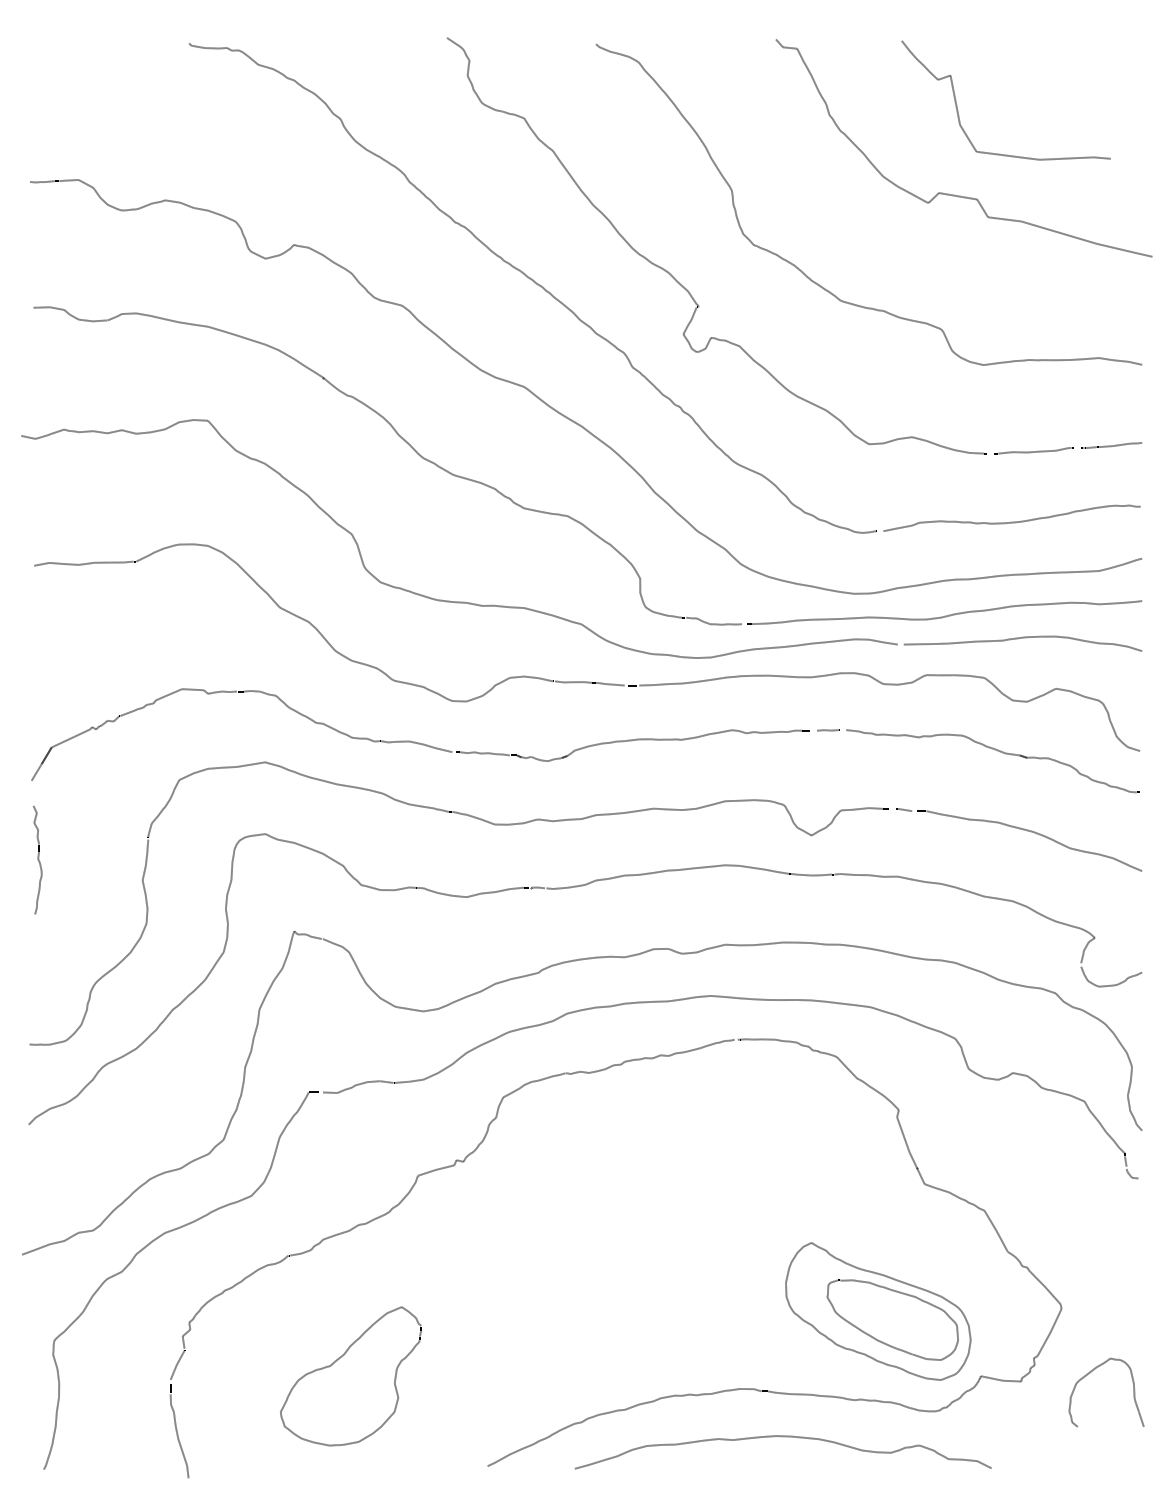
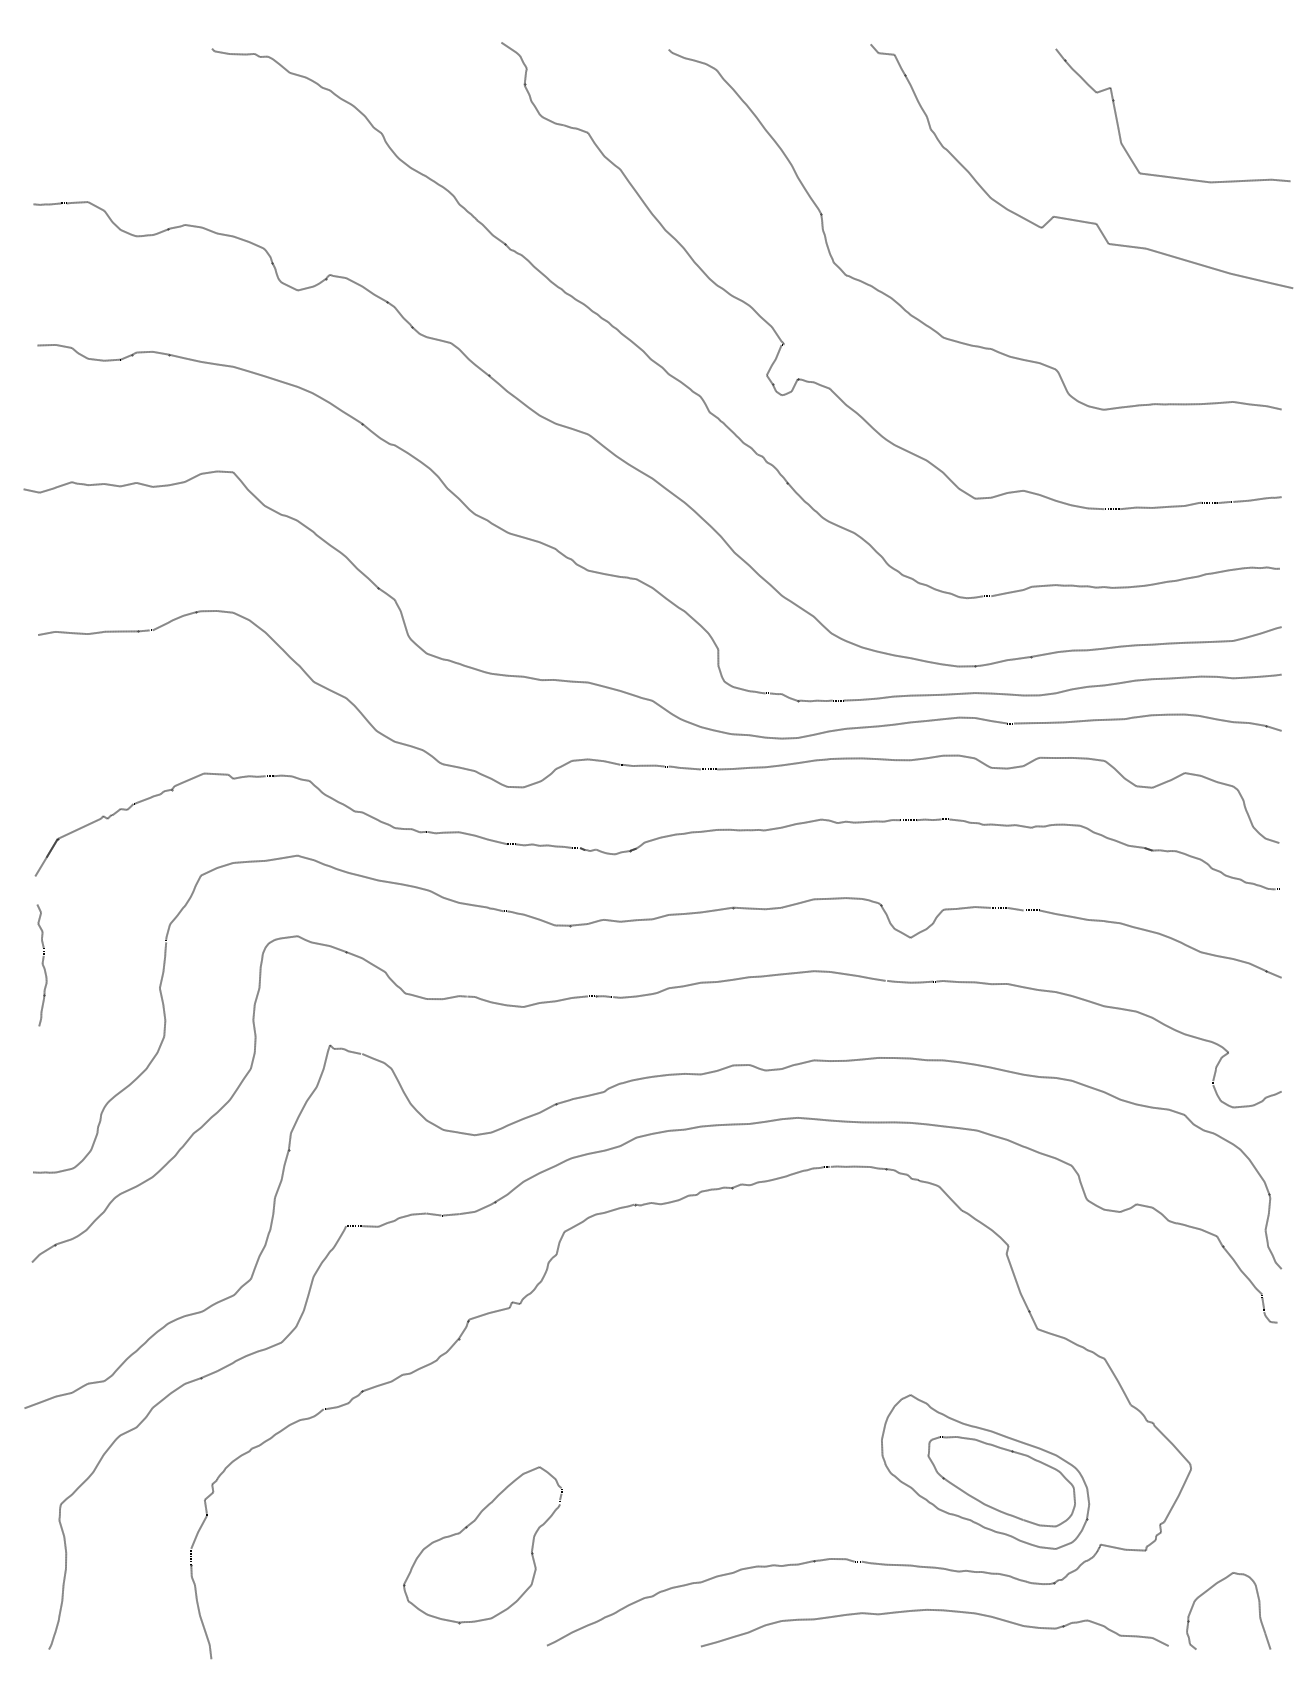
curve: (958, 110) -> (1119, 127), moved
part: (336, 1361) -> (466, 1528), moved
curve: (1090, 1373) -> (1210, 1589), moved
curve: (782, 1436) -> (934, 1610), moved

